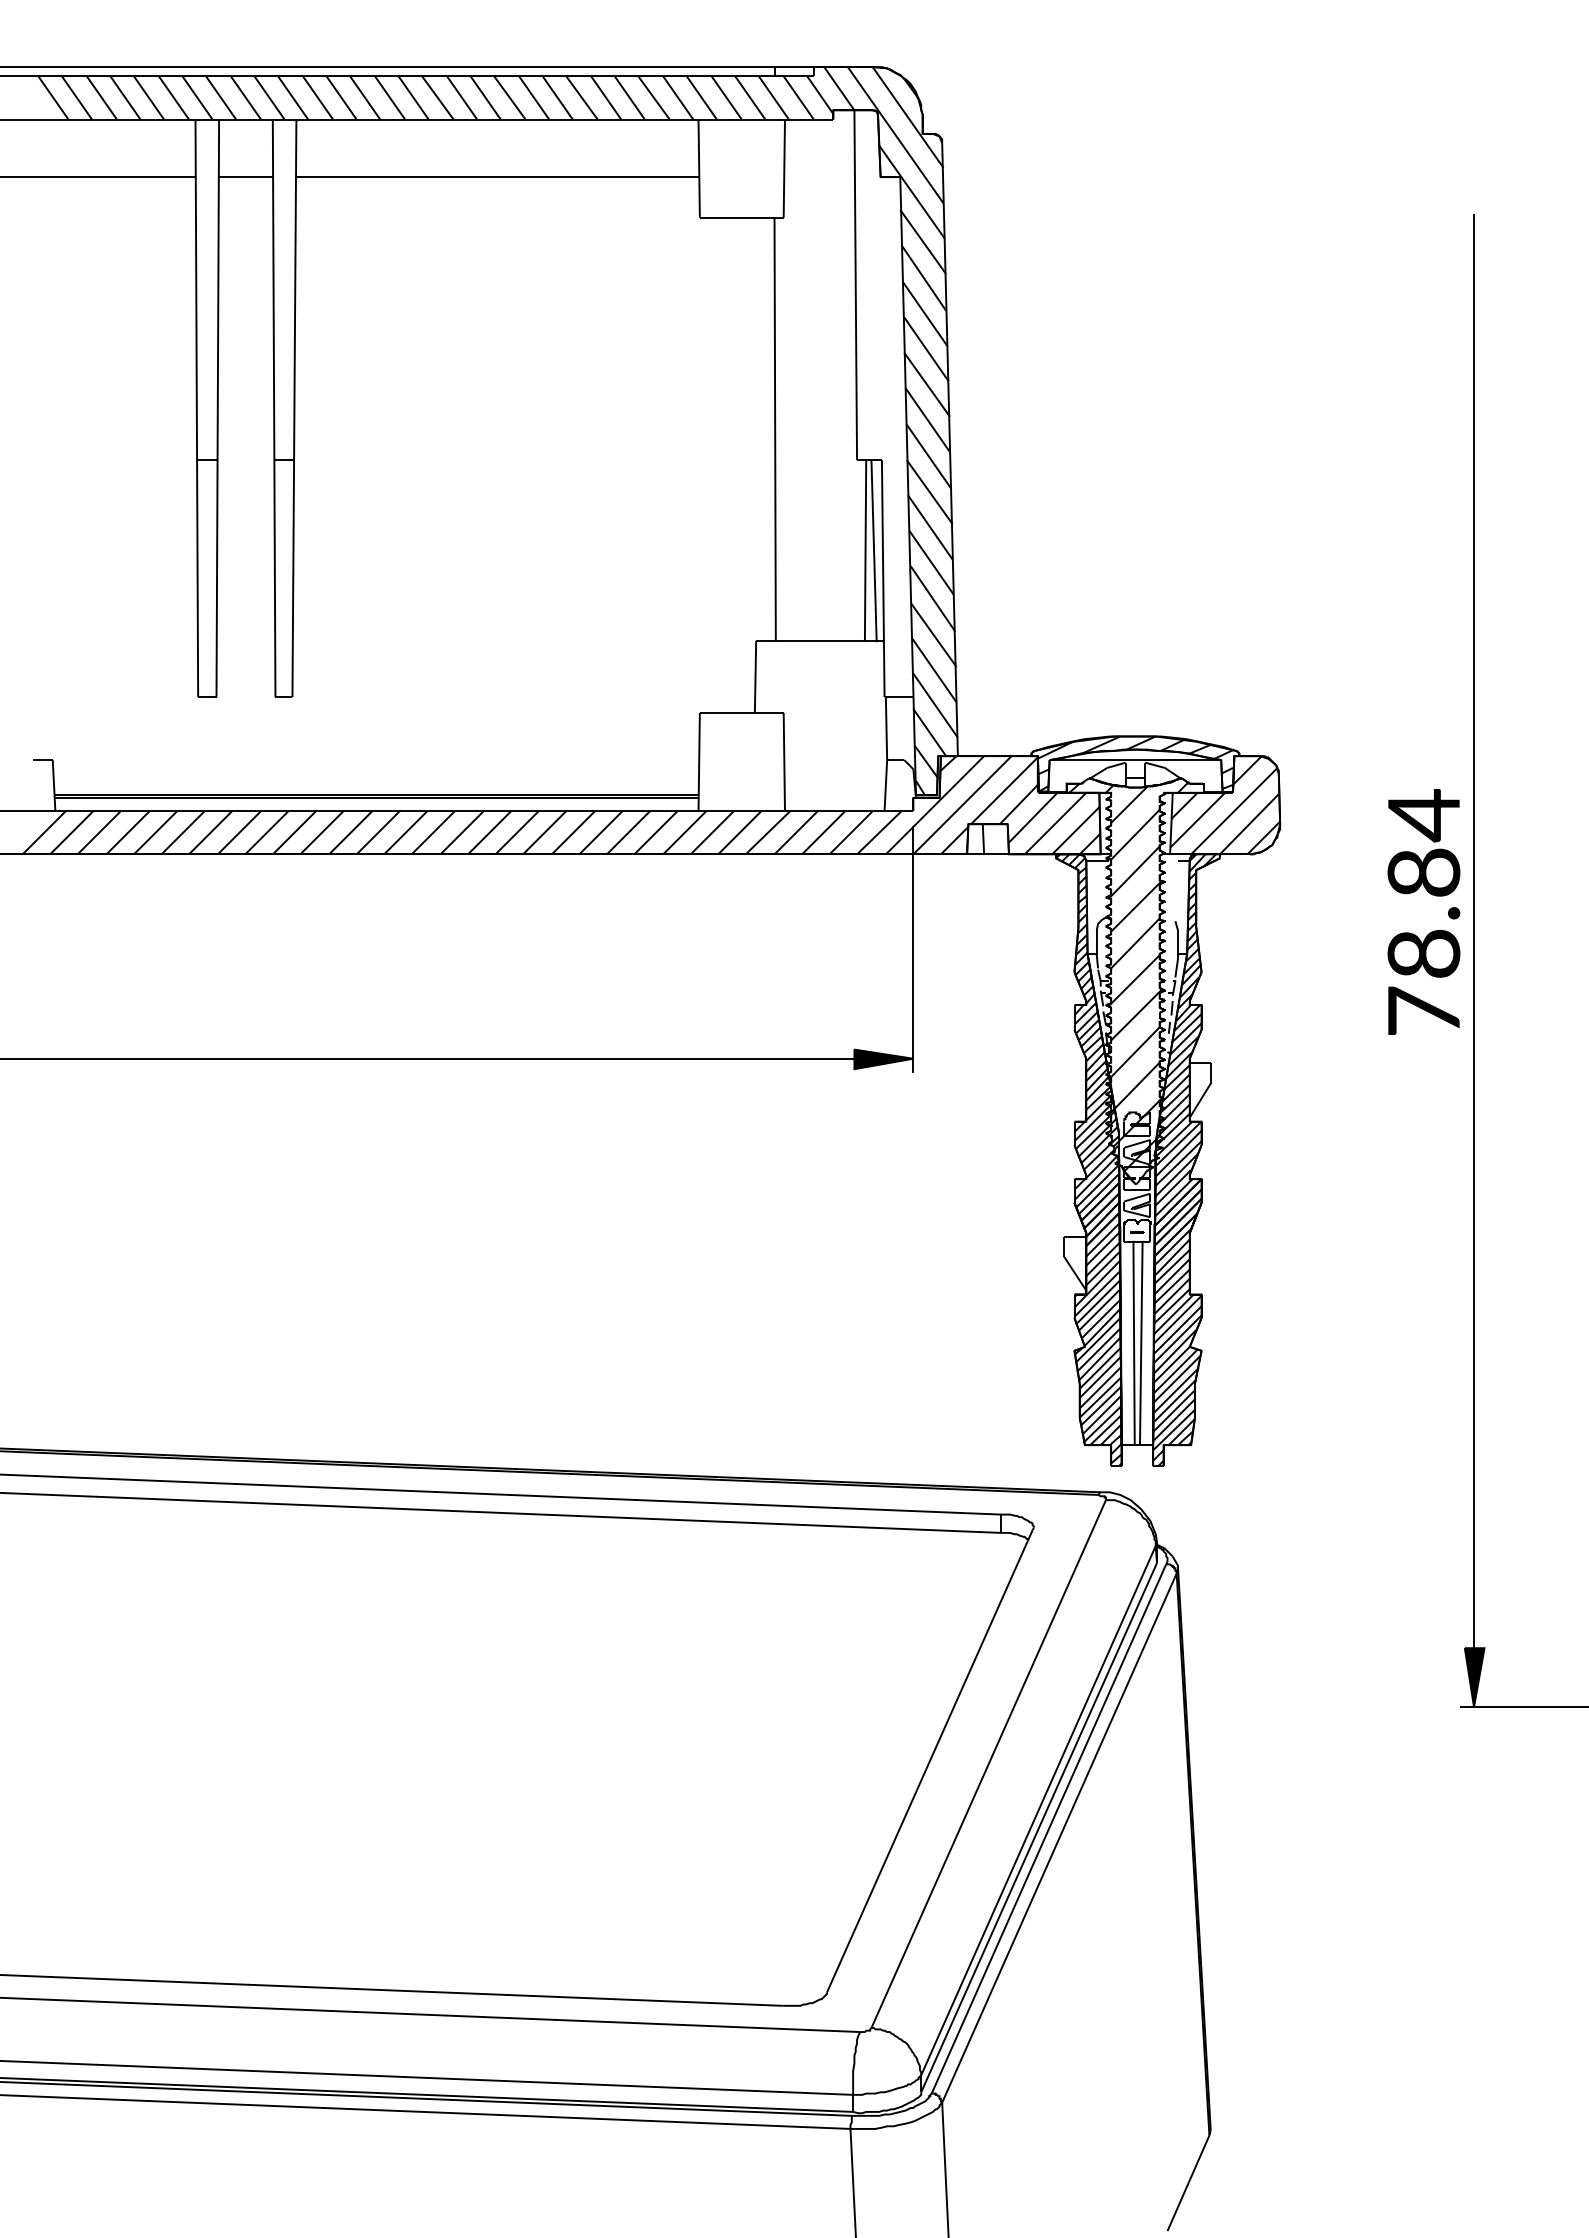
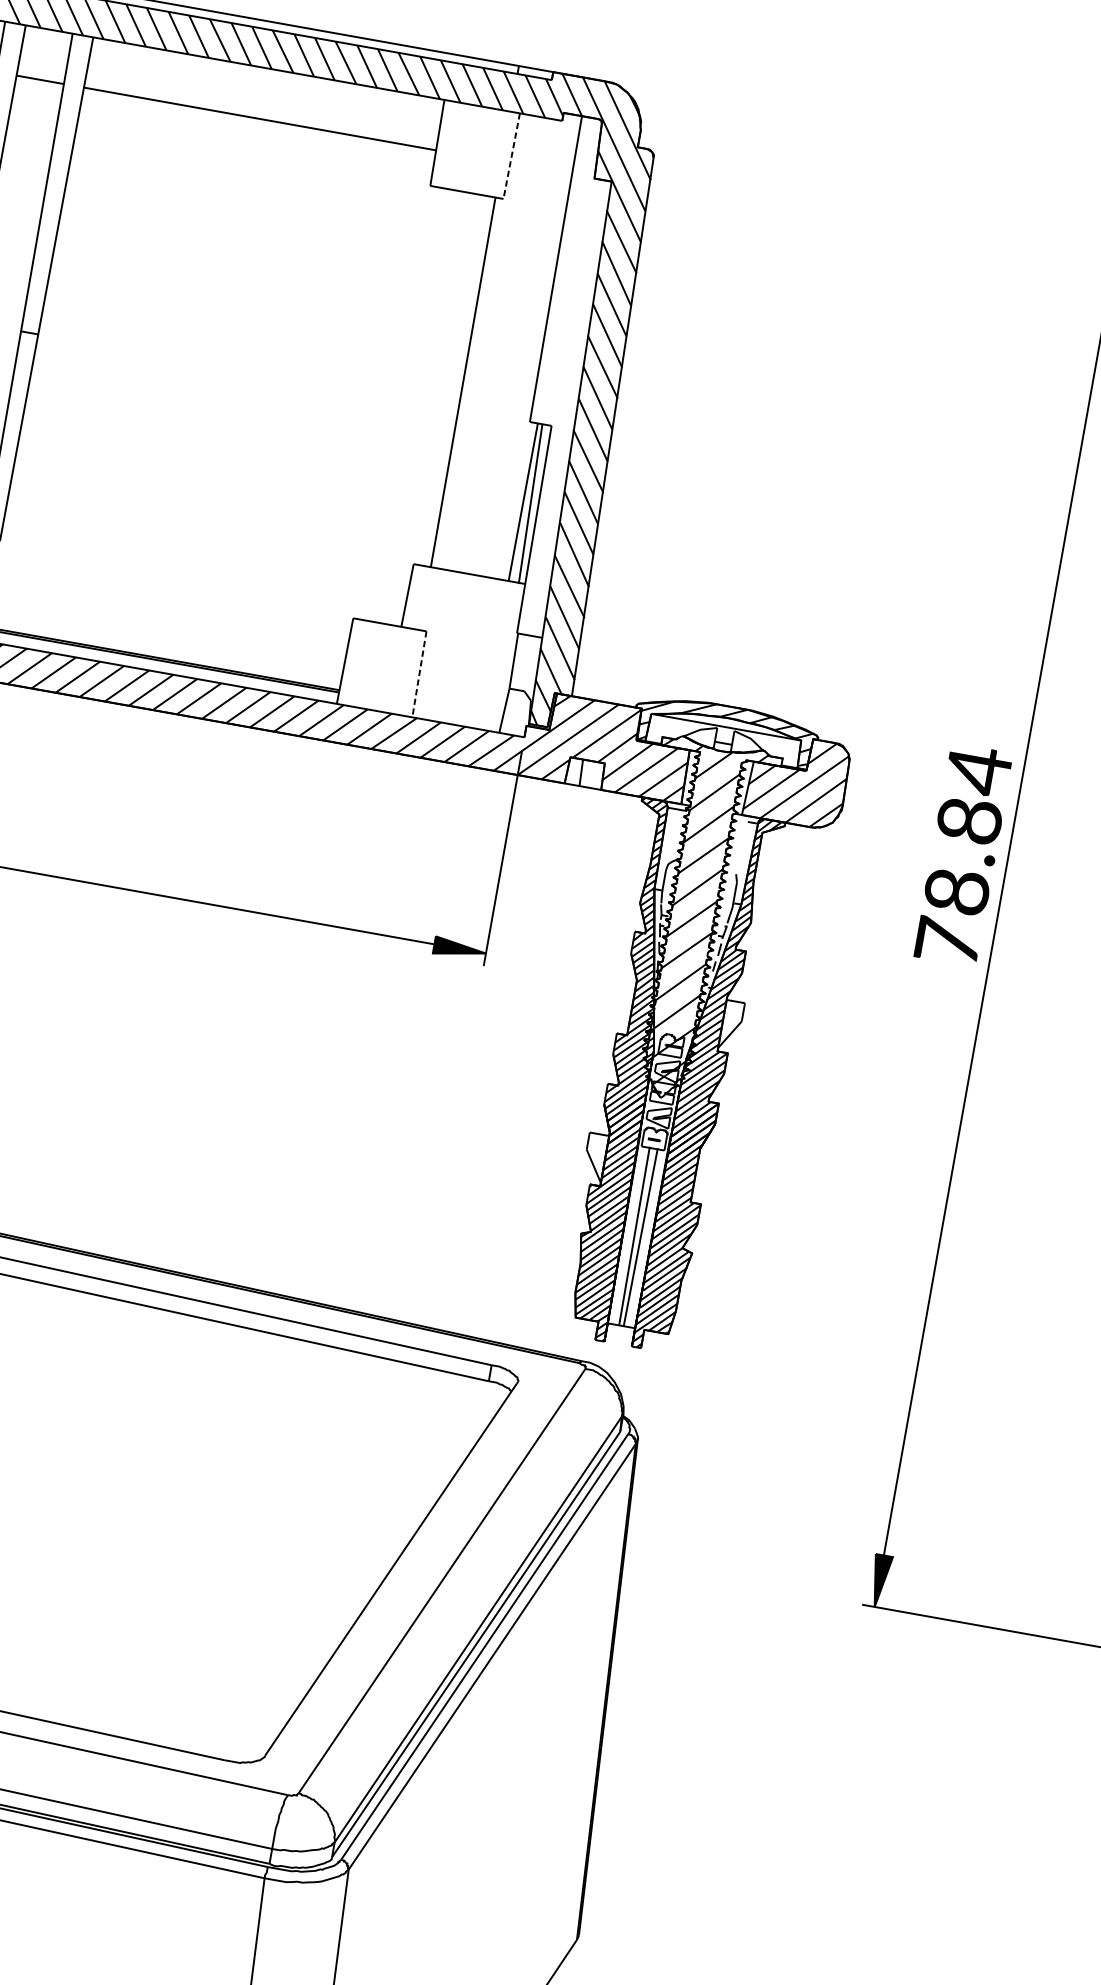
line: (784, 169) -> (511, 156), solid -> dashed
line: (784, 762) -> (419, 674), solid -> dashed
text: (1423, 911) -> (963, 854), moved

